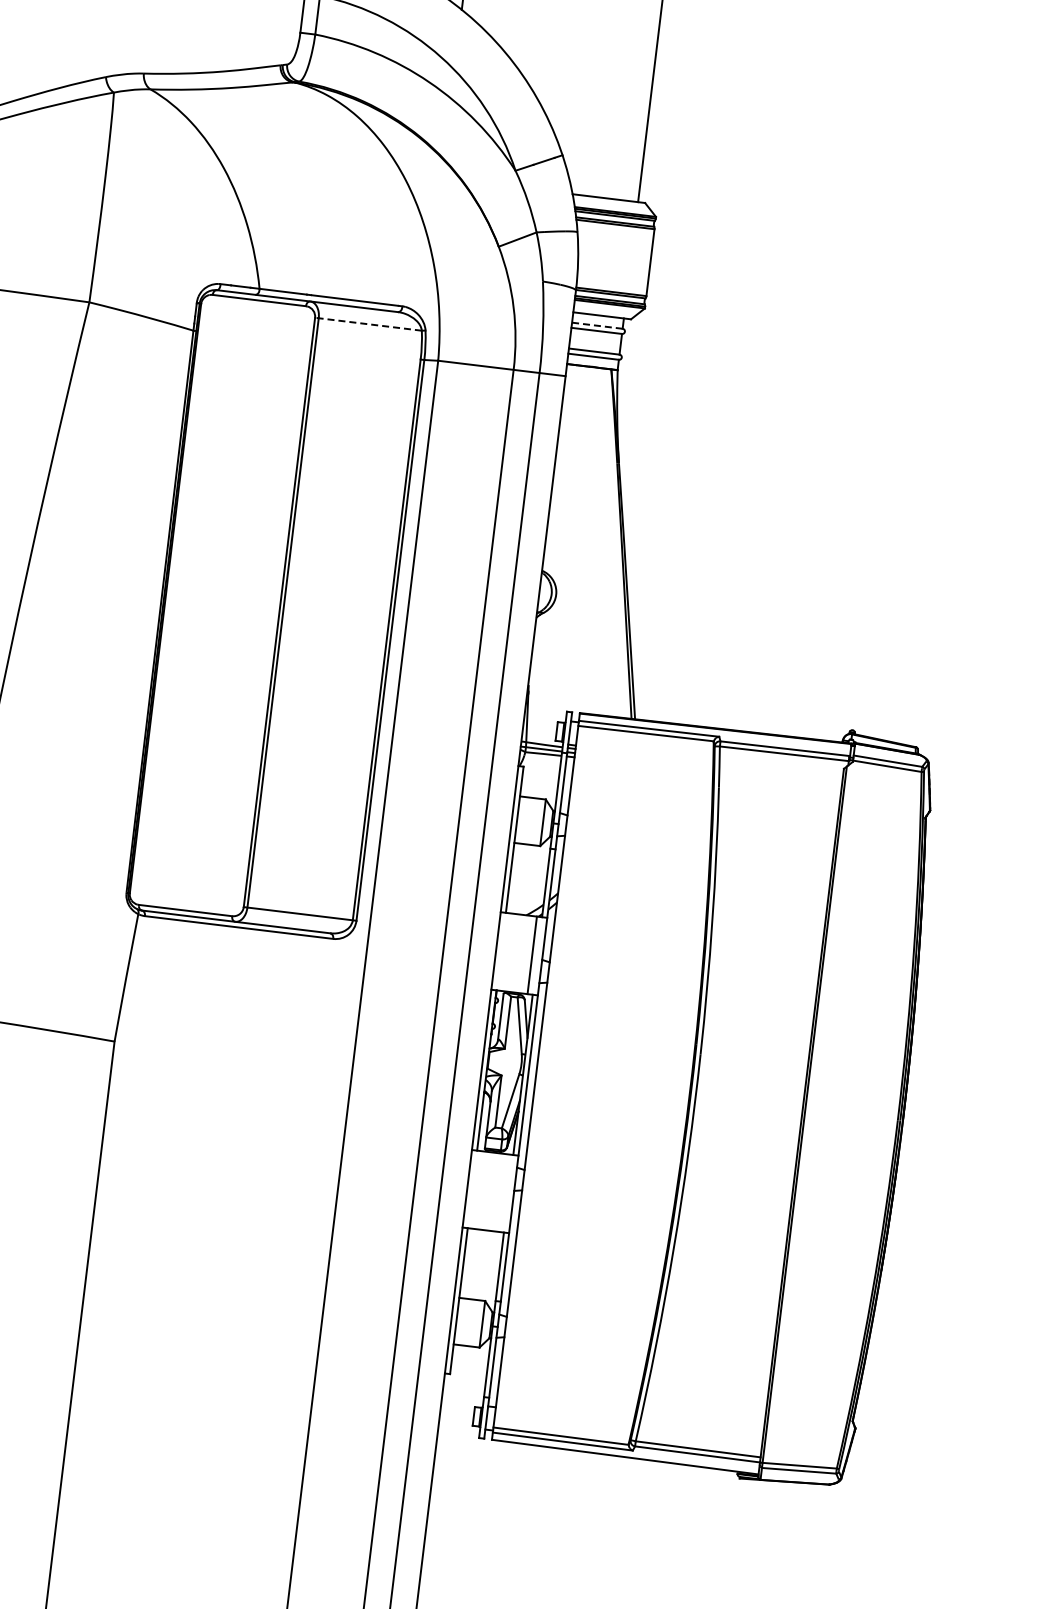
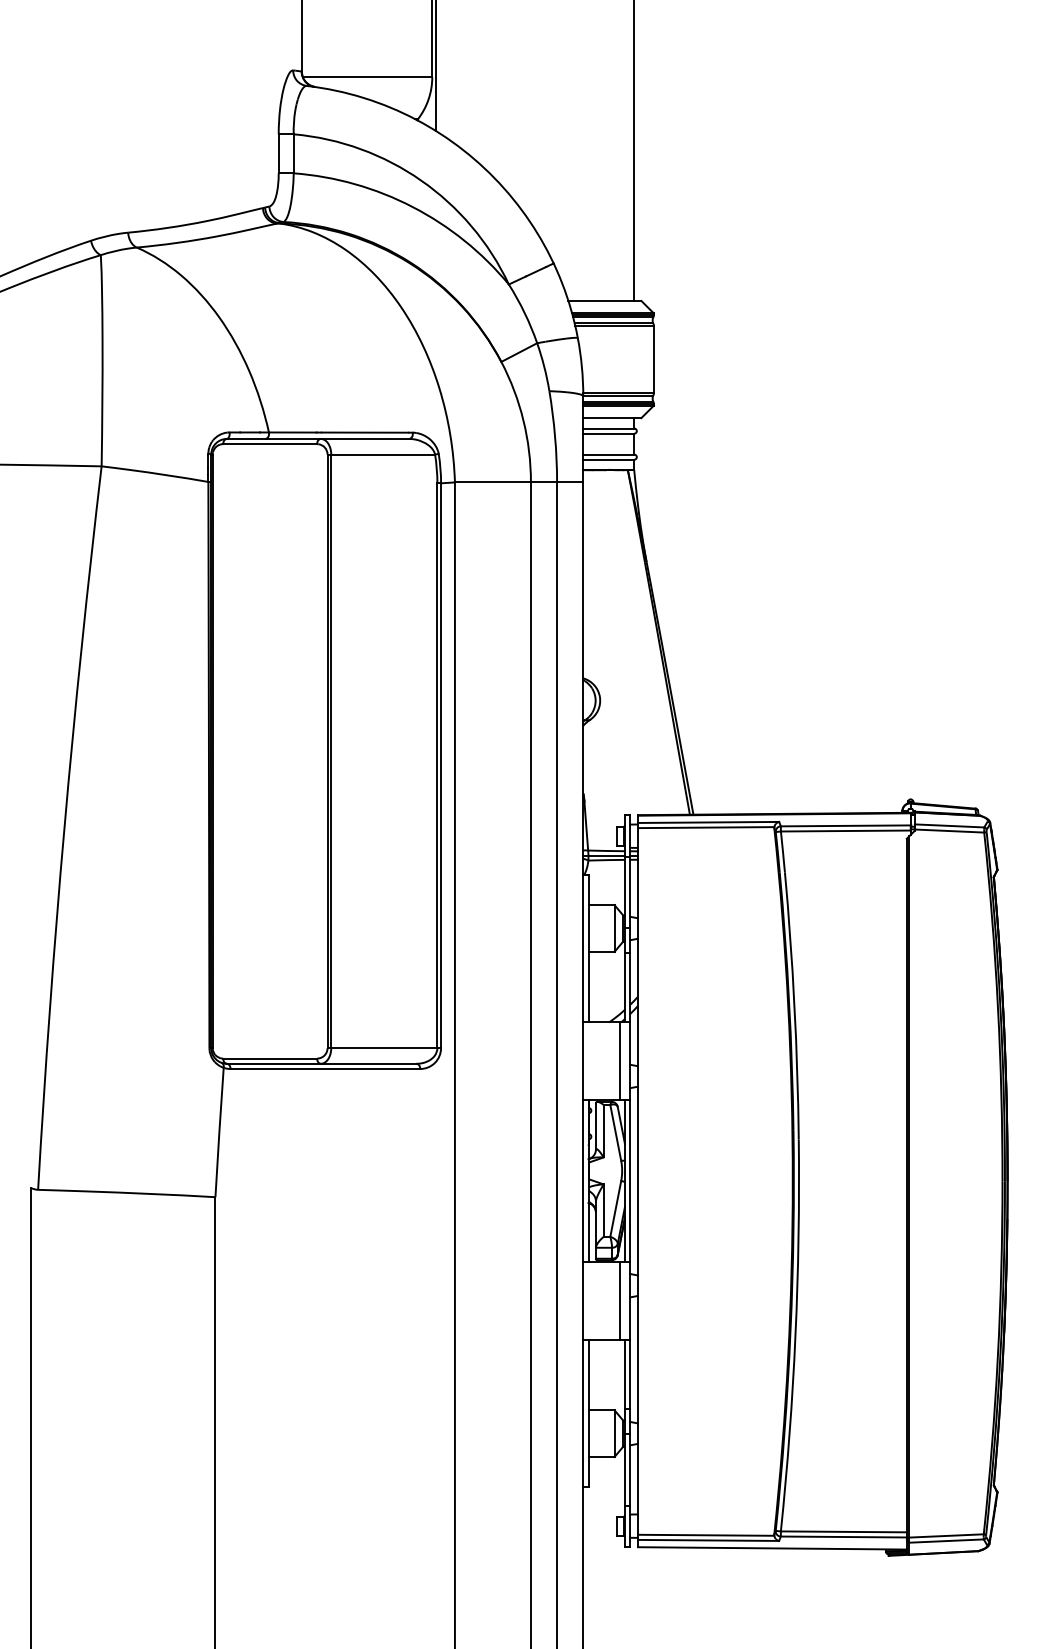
line: (368, 324) -> (381, 454), dashed -> solid
line: (598, 325) -> (609, 428), dashed -> solid
line: (503, 1192) -> (619, 1300), added

